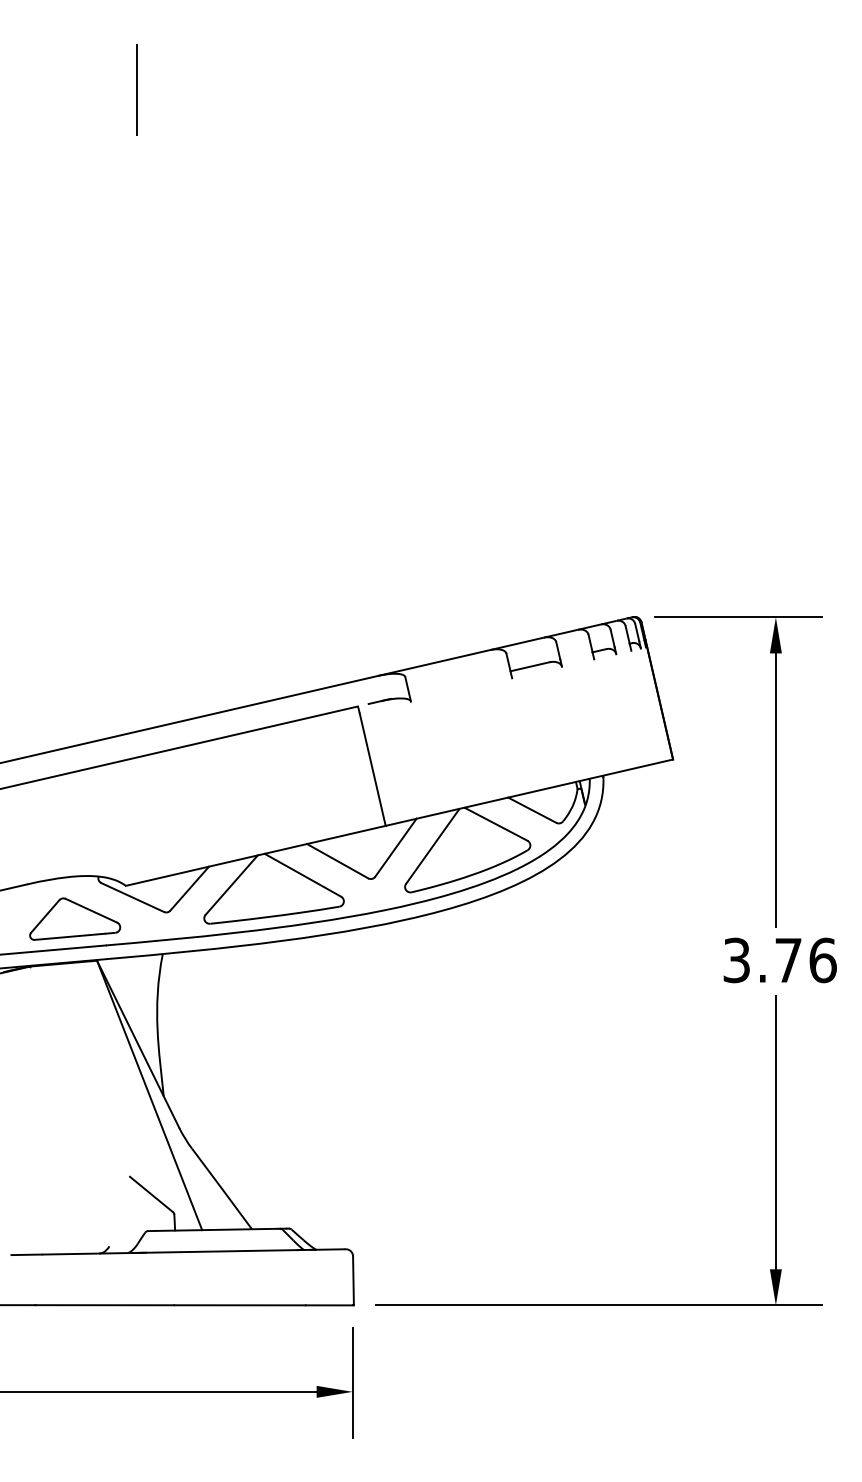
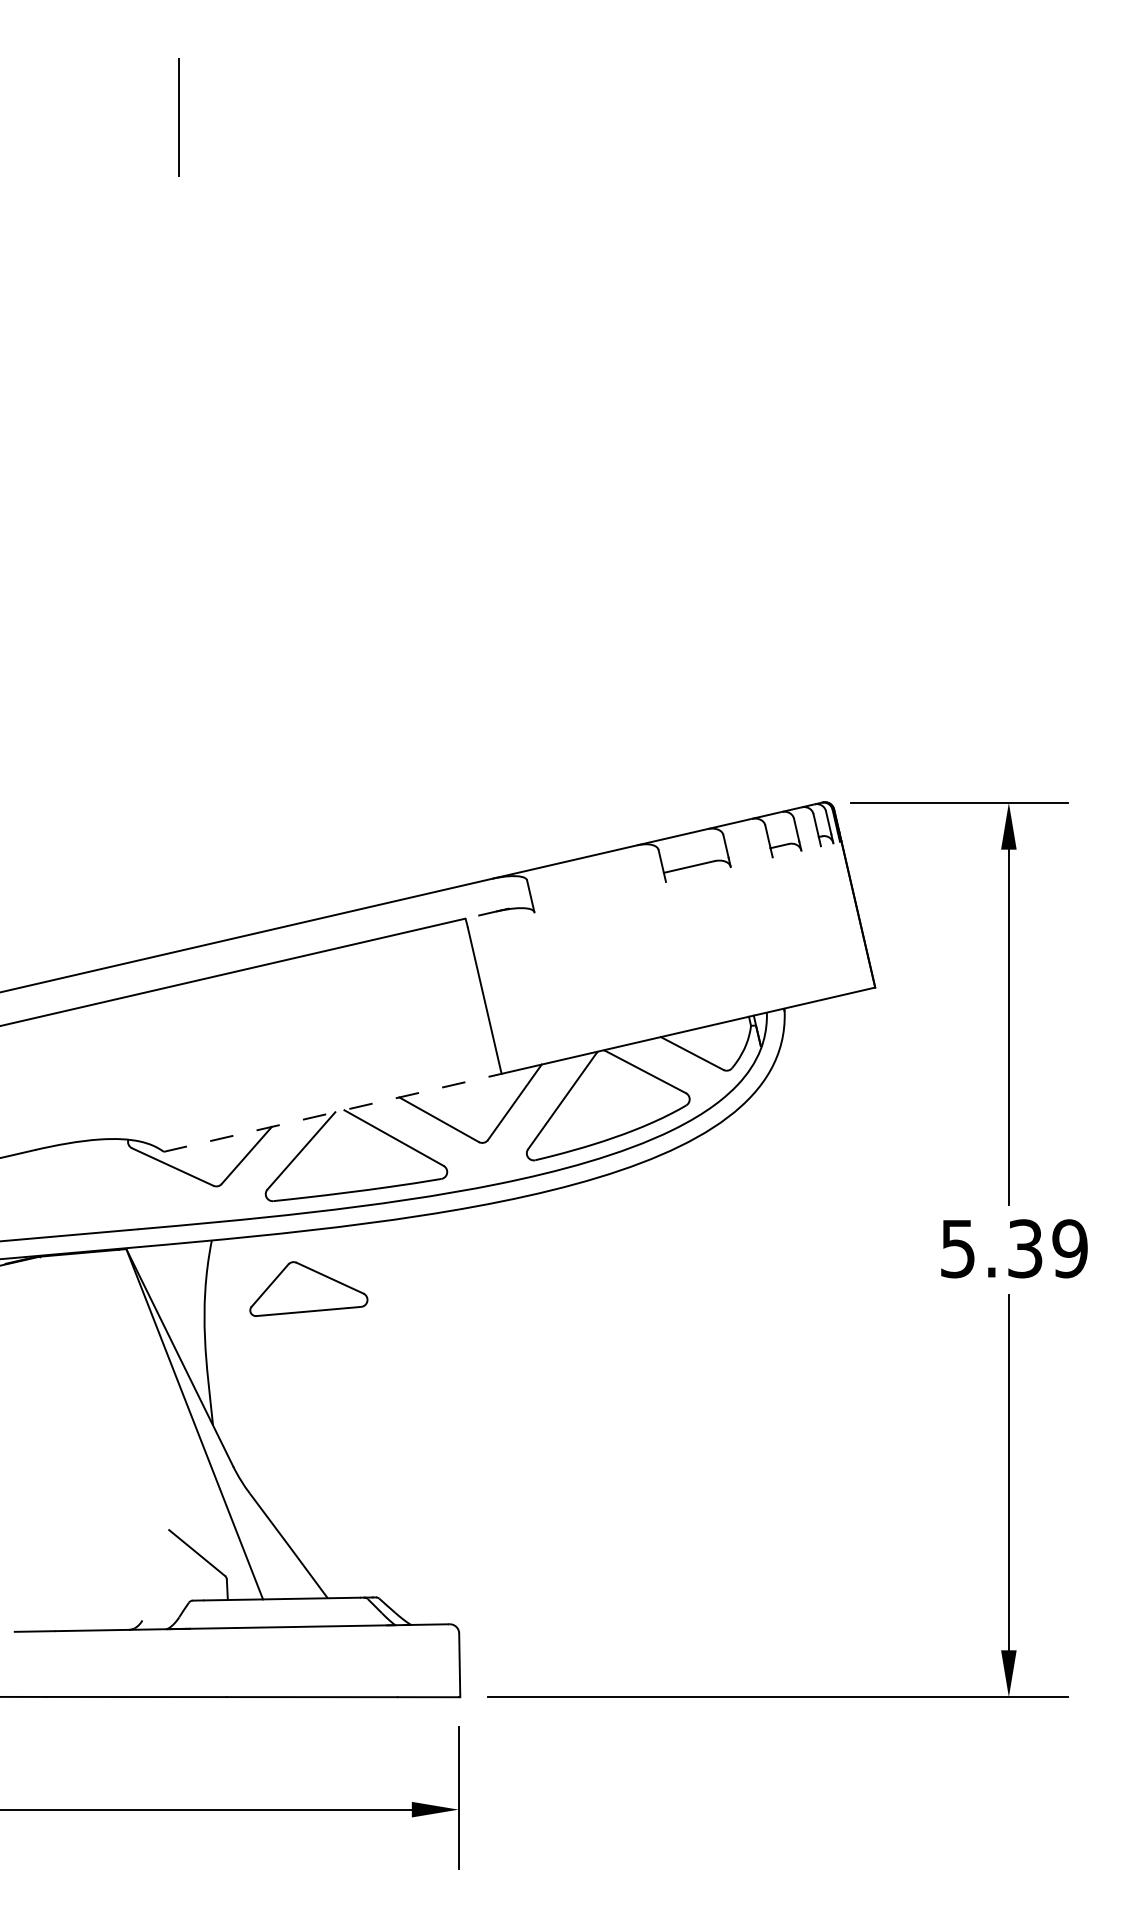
line: (256, 855) -> (333, 1112), solid -> dashed
part: (74, 918) -> (308, 1288), moved
text: (780, 960) -> (1014, 1248), 3.76 -> 5.39

